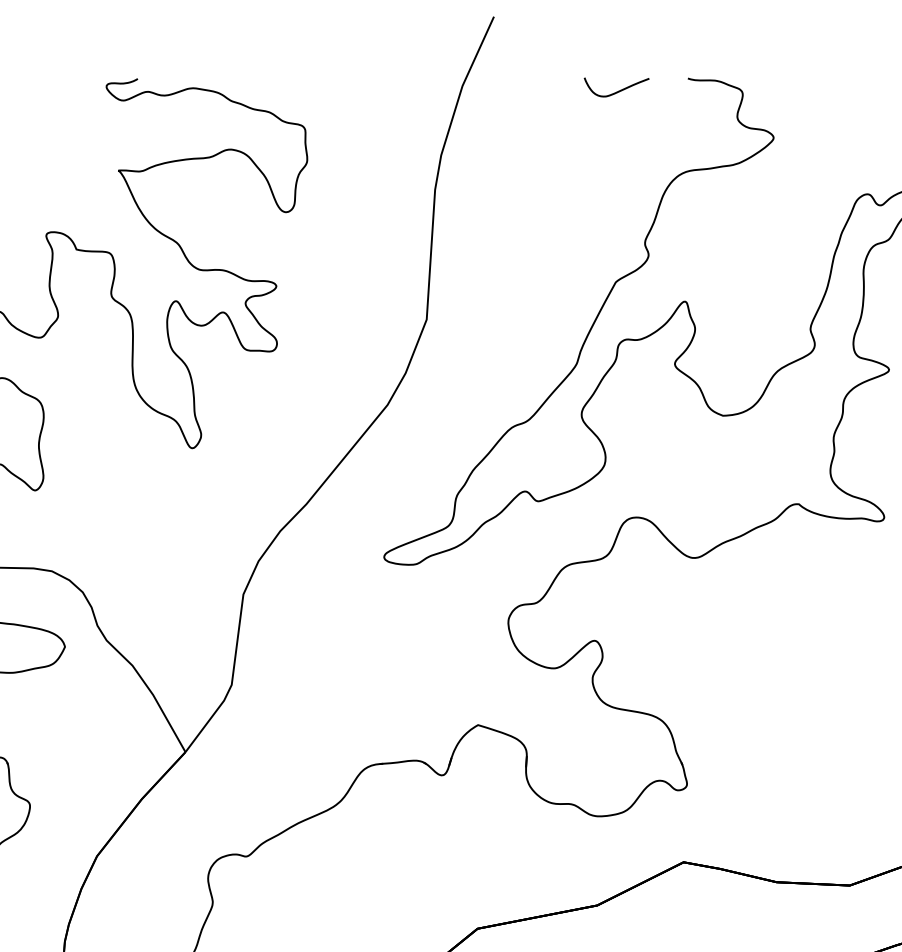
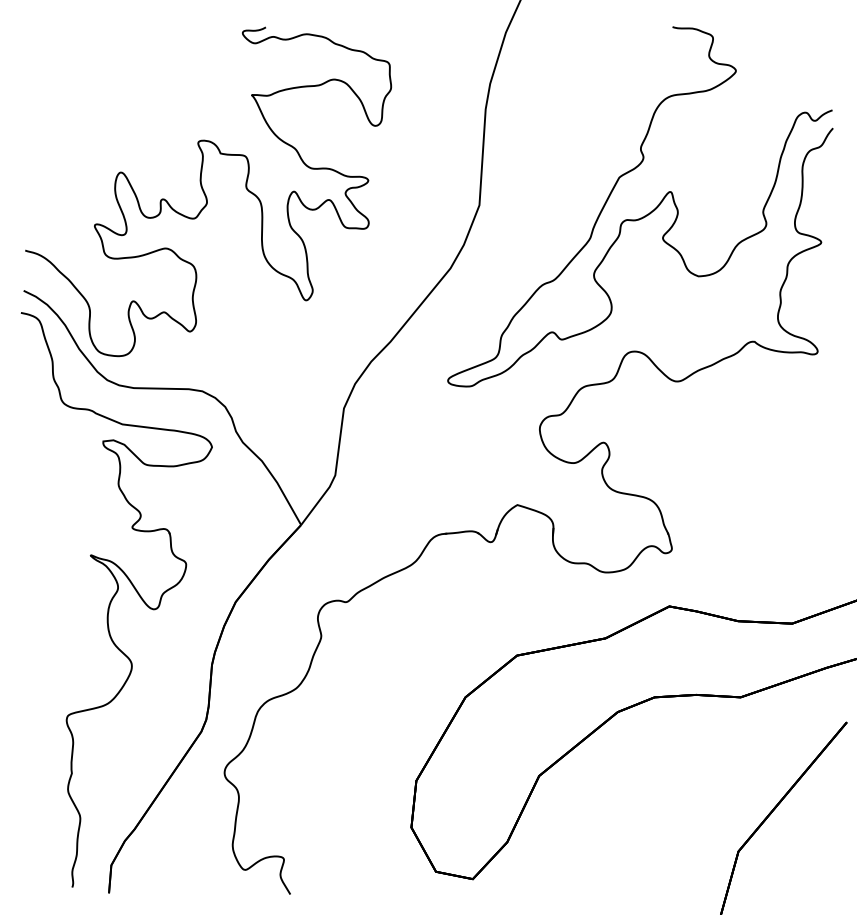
curve: (618, 89) -> (621, 35), removed

